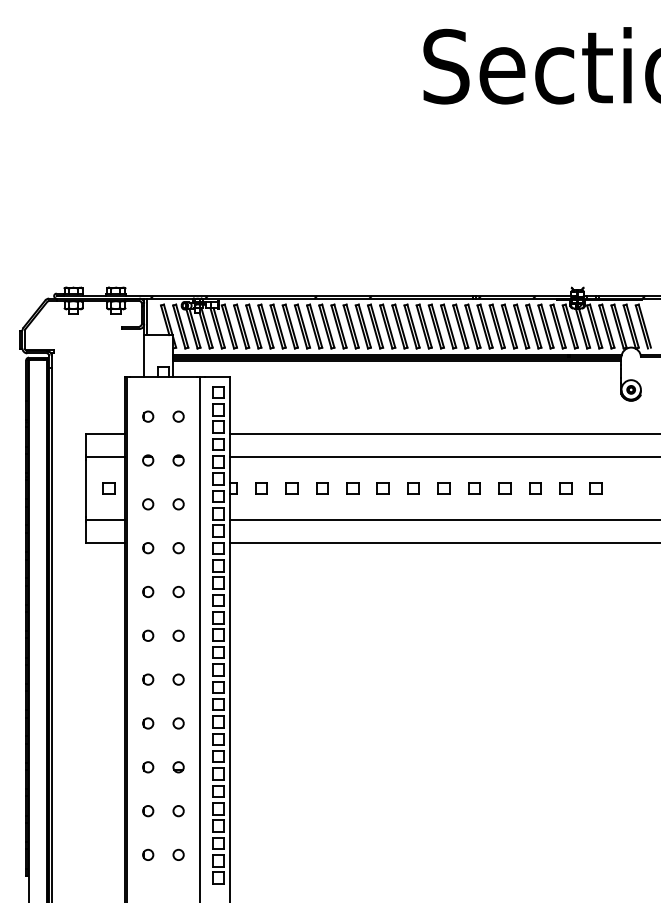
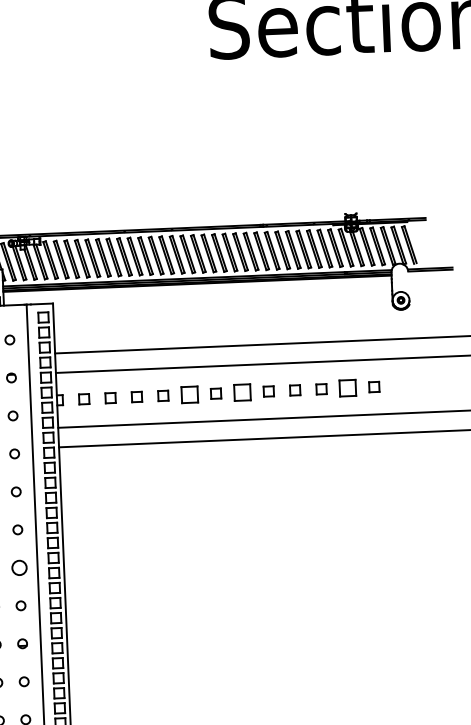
part: (382, 488) -> (189, 394), size x1.6
part: (443, 488) -> (242, 392), size x1.6
part: (565, 488) -> (347, 388), size x1.6
circle: (178, 679) -> (19, 567), size x1.6

